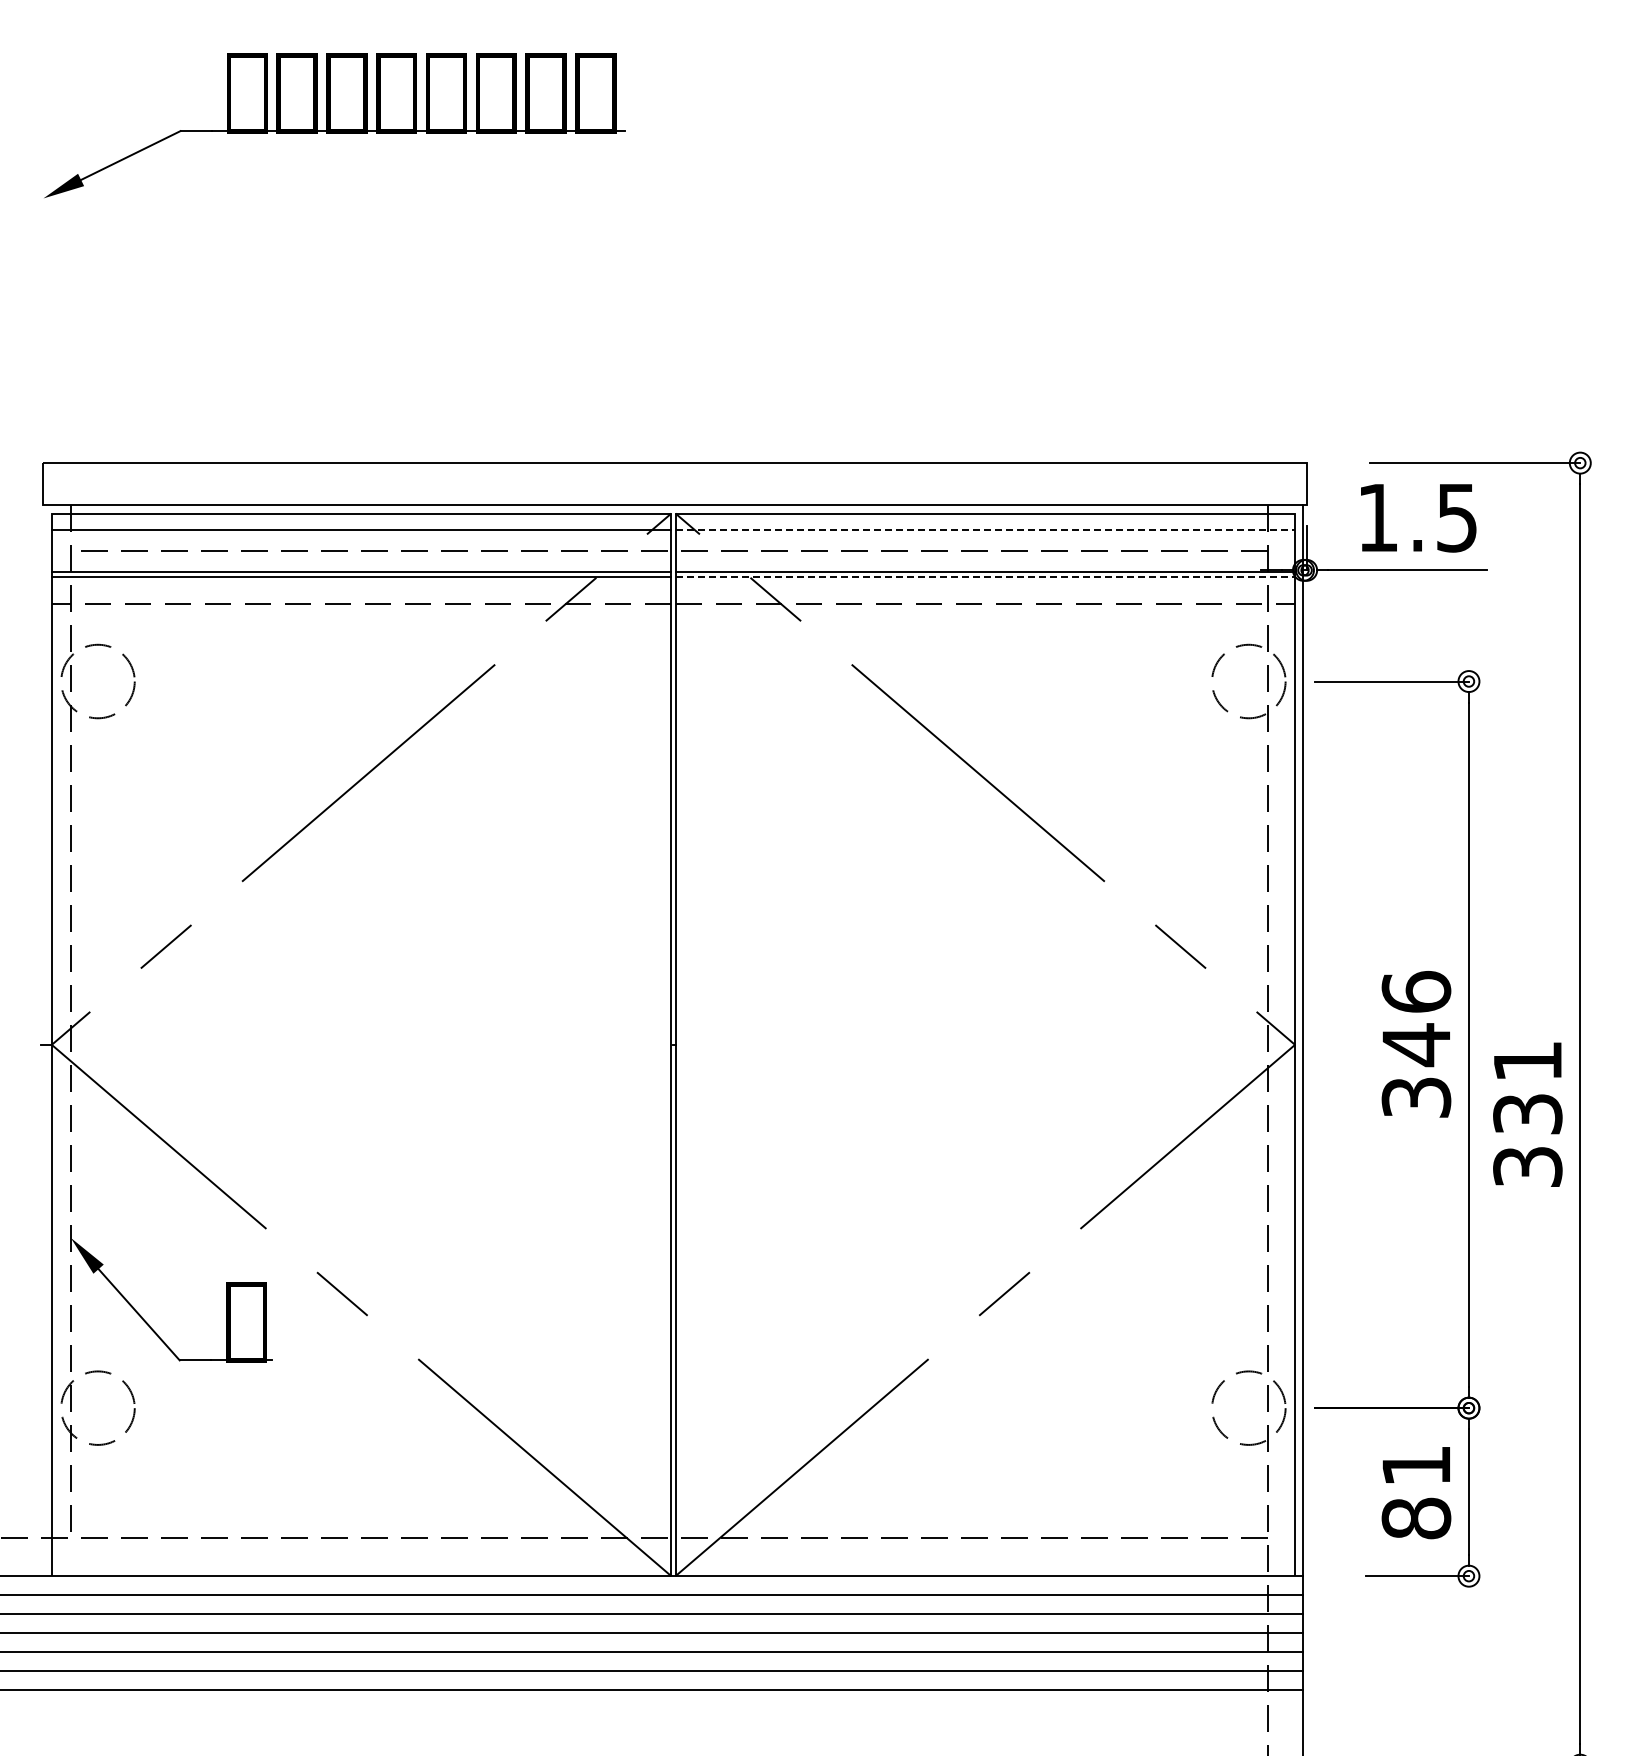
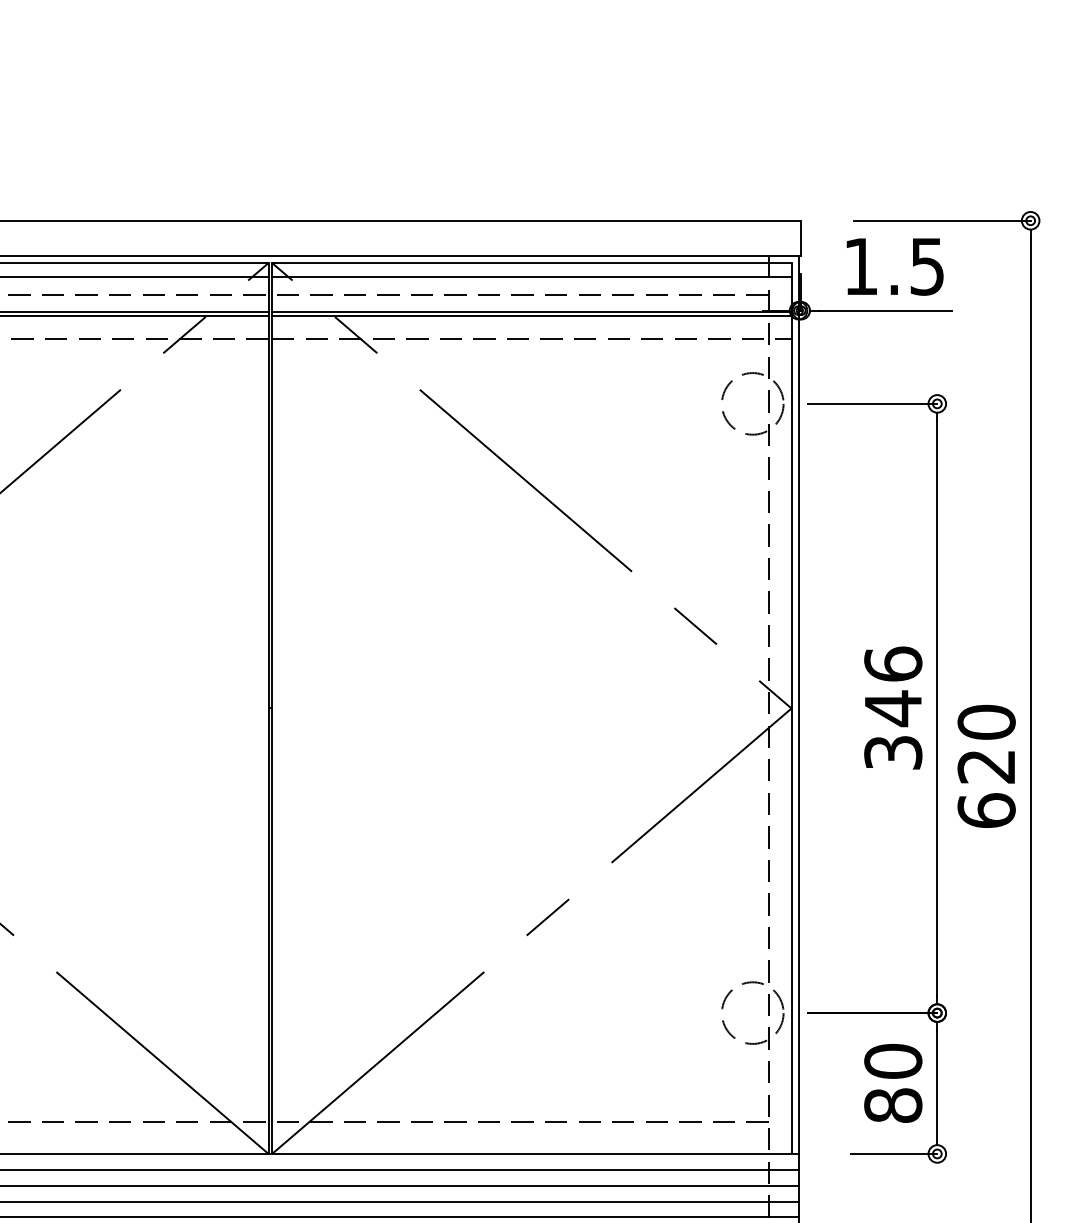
line: (985, 530) -> (531, 277), dashed -> solid
line: (985, 576) -> (531, 315), dashed -> solid
text: (1527, 1113) -> (986, 766), 331 -> 620
text: (1416, 1465) -> (893, 1061), 81 -> 80

